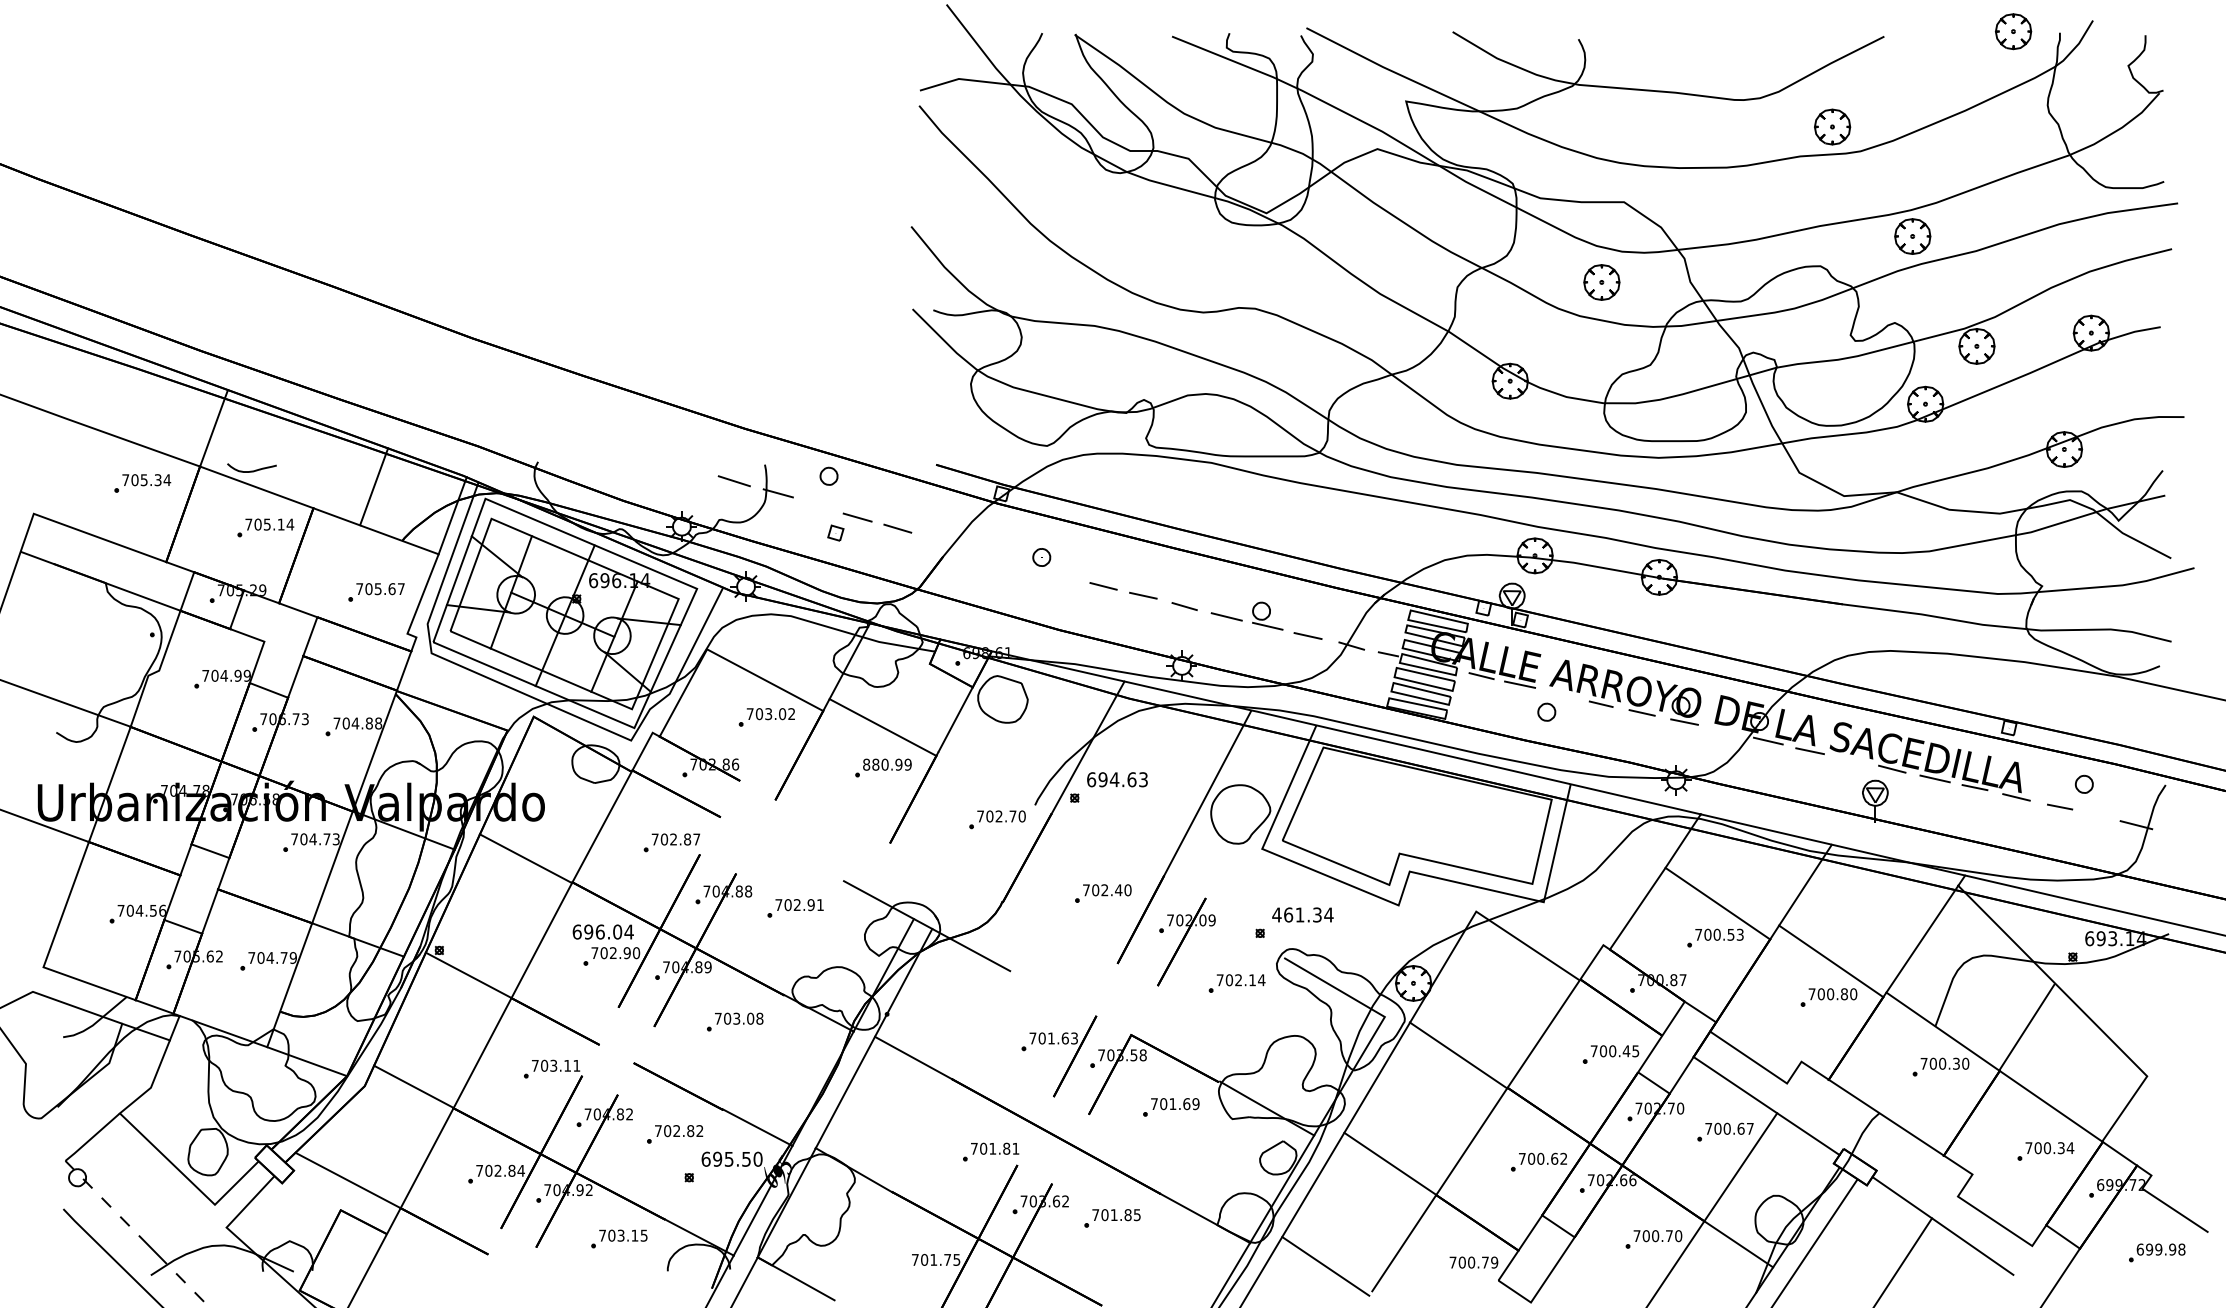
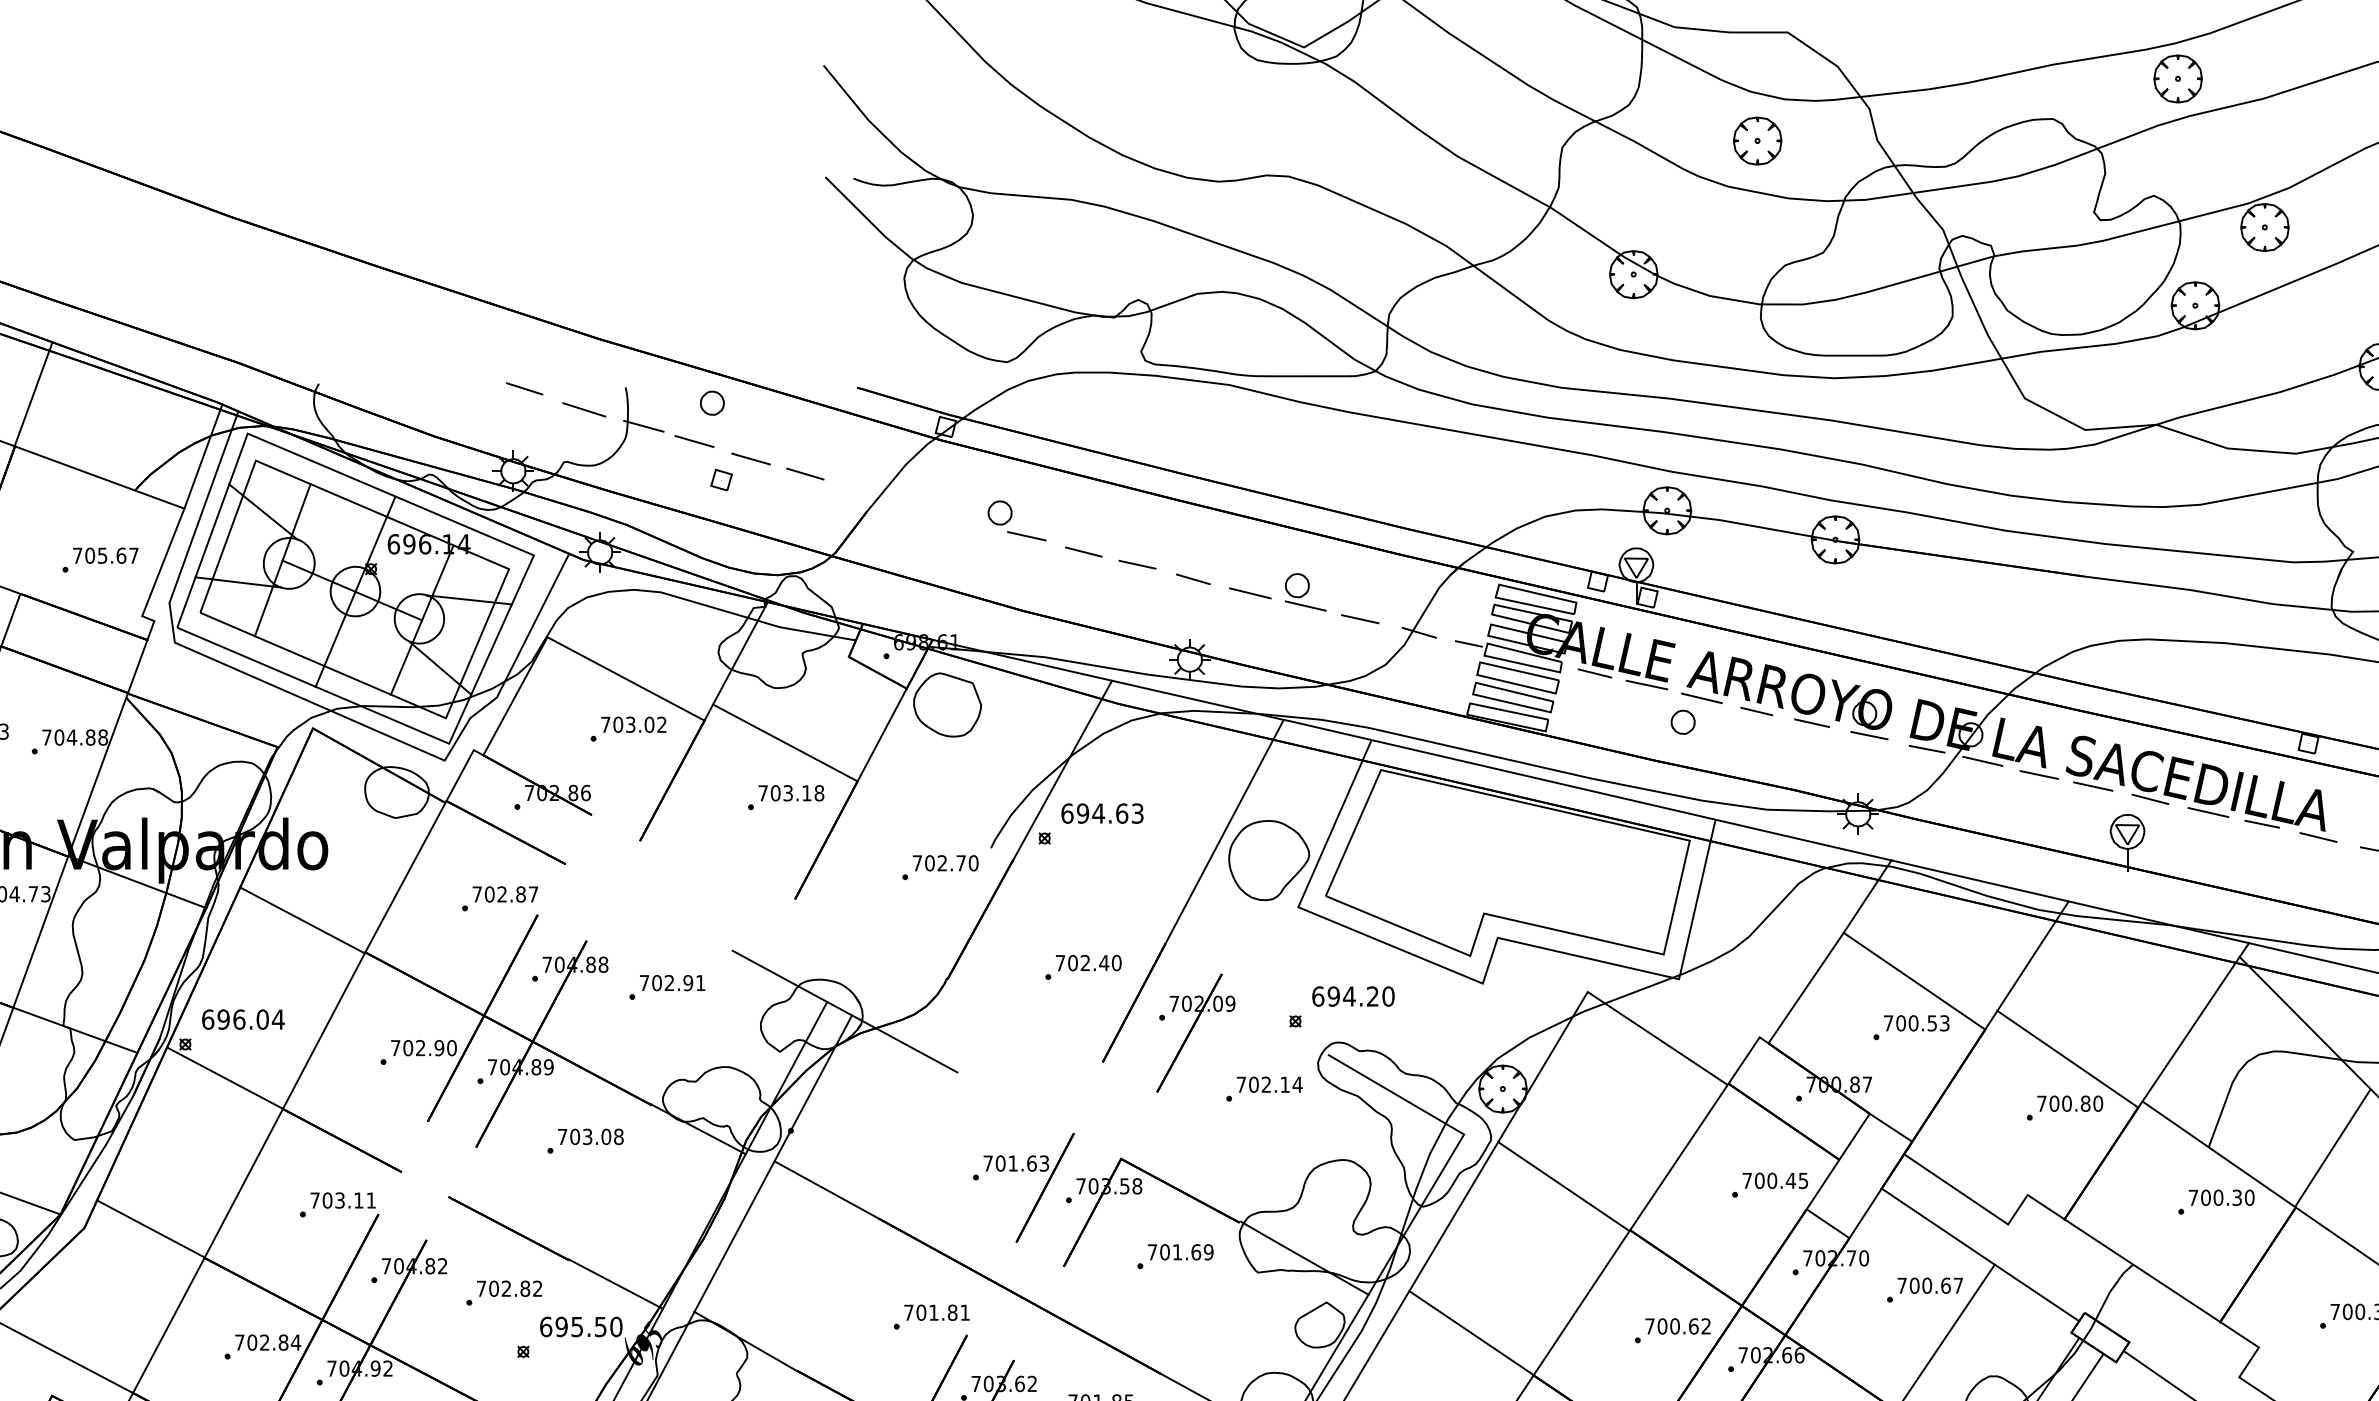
line: (690, 465) -> (525, 388), added
line: (374, 486) -> (34, 393), moved
line: (815, 504) -> (694, 441), added
line: (1061, 574) -> (1026, 536), added
line: (1560, 694) -> (1701, 698), added
line: (1727, 731) -> (1927, 748), added
line: (1849, 759) -> (2092, 786), added
text: (887, 764) -> (791, 792), 880.99 -> 703.18
text: (1302, 914) -> (1352, 995), 461.34 -> 694.20
text: (602, 931) -> (242, 1018), moved

